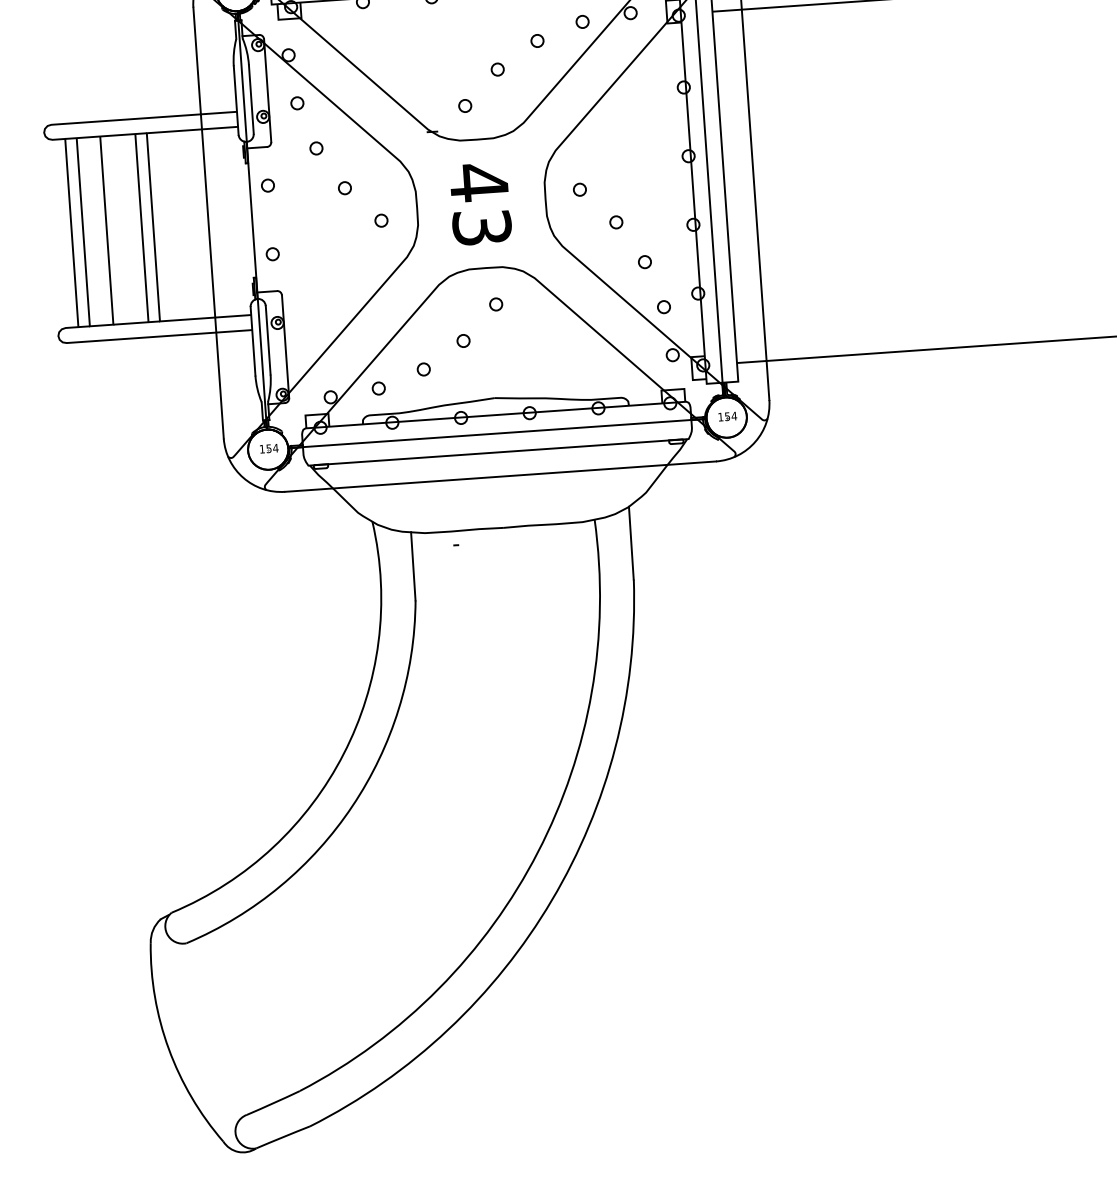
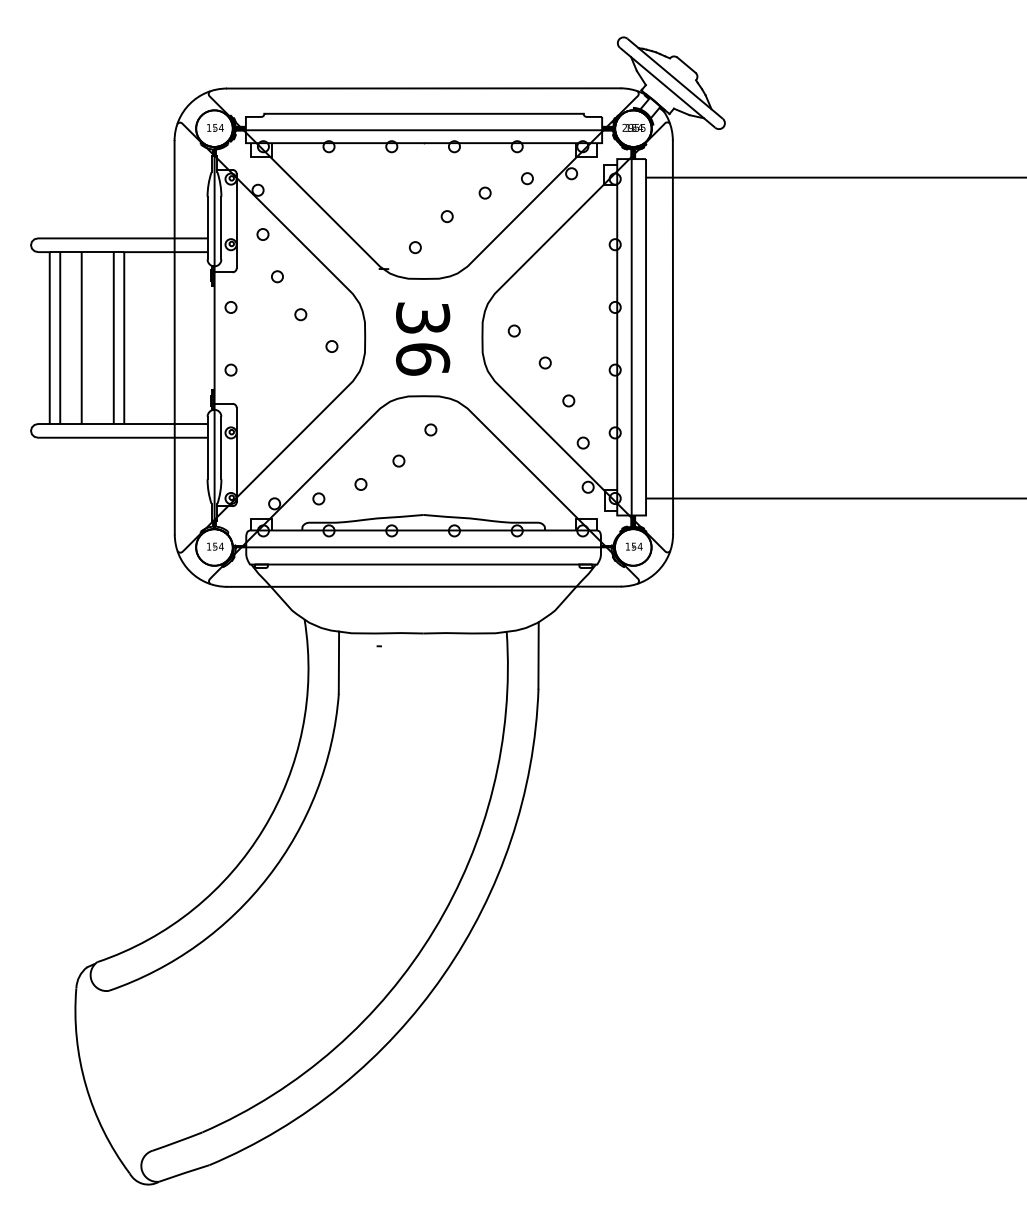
text: (481, 203) -> (423, 337), 43 -> 36

